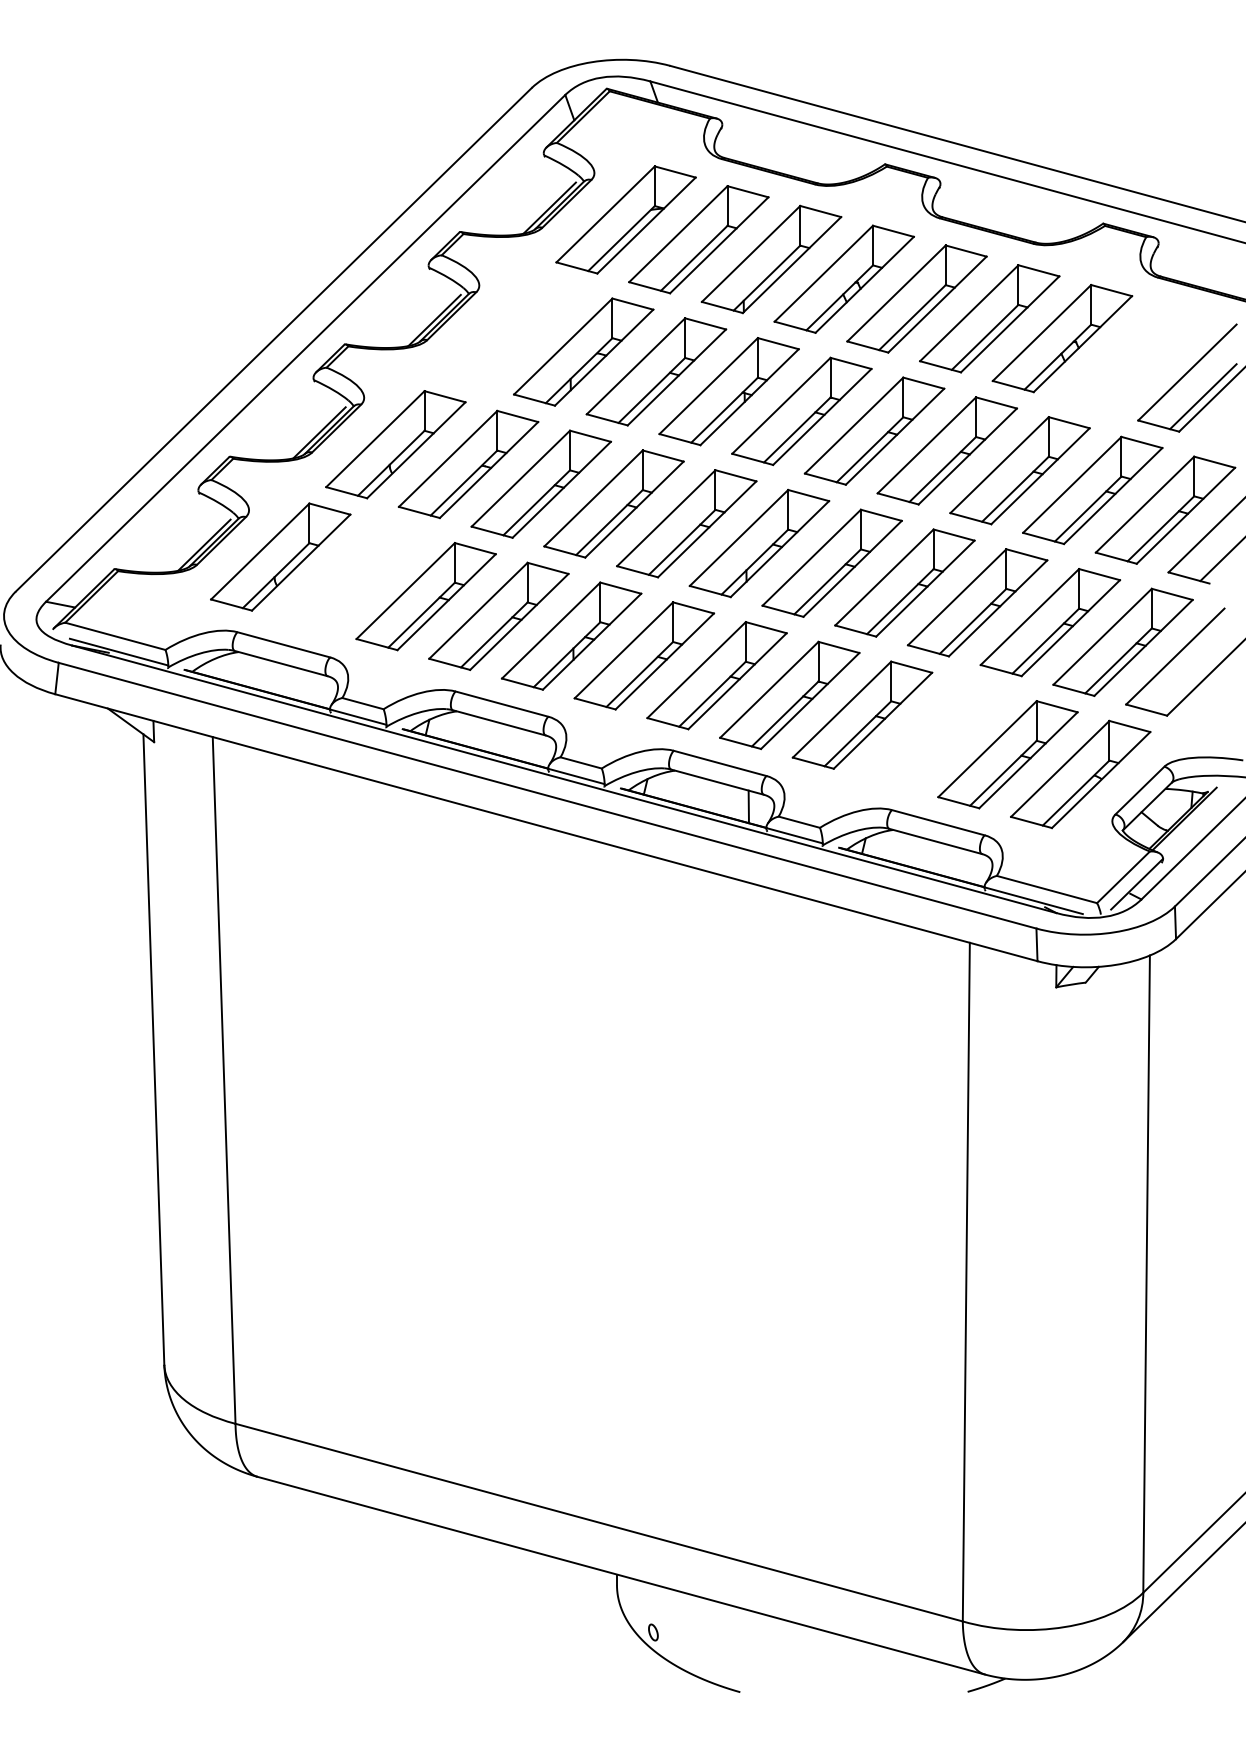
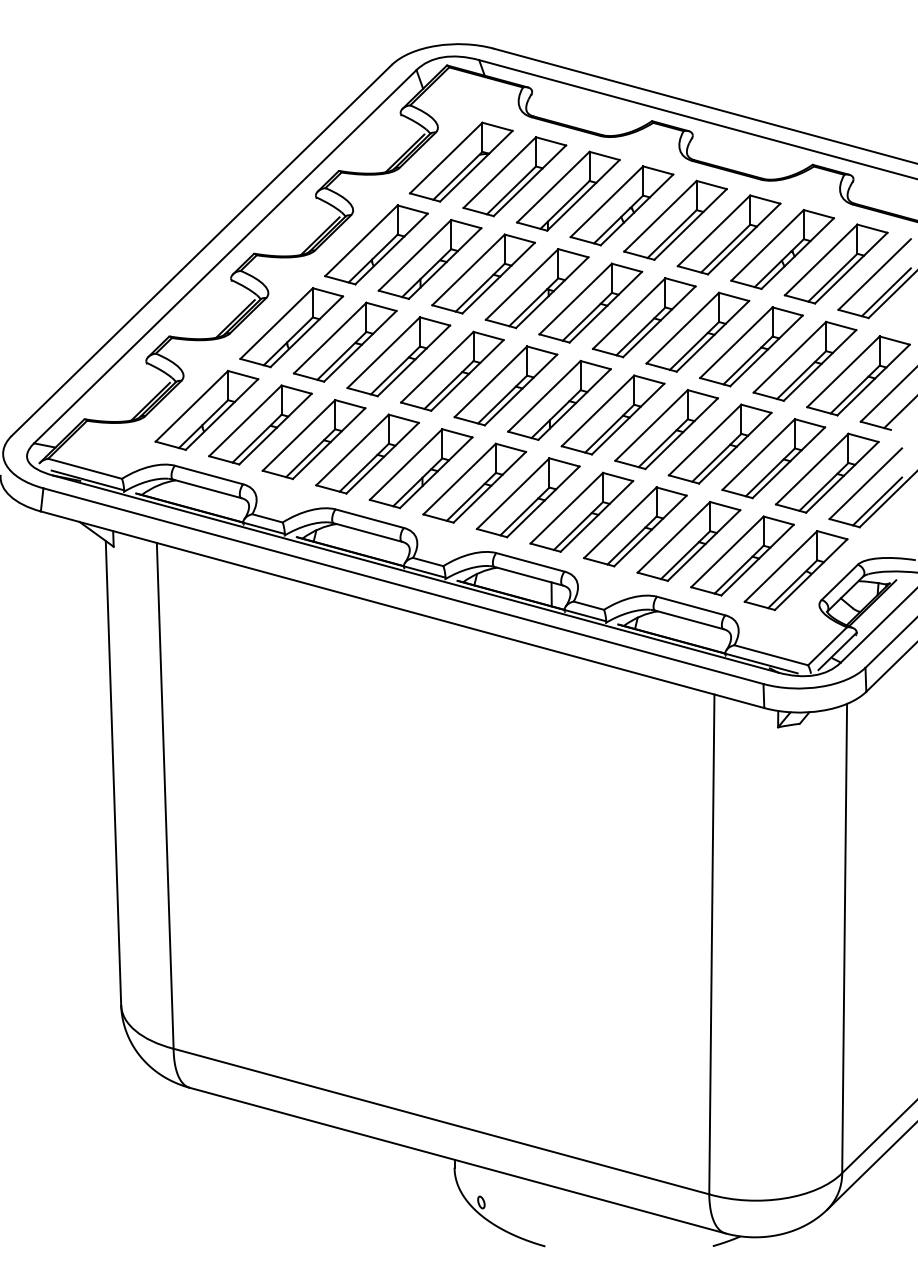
part: (510, 331) -> (376, 244), added
part: (1134, 357) -> (835, 263), added
part: (353, 576) -> (260, 424), added
line: (1190, 680) -> (876, 501), added
part: (934, 734) -> (688, 541), added

